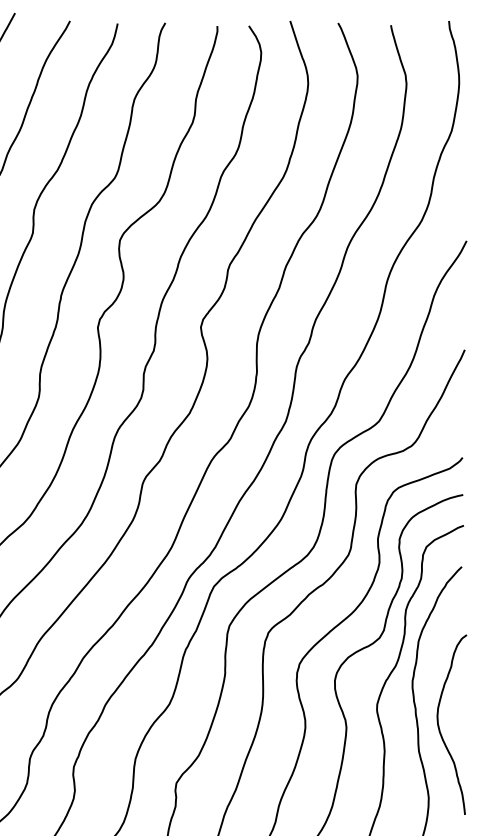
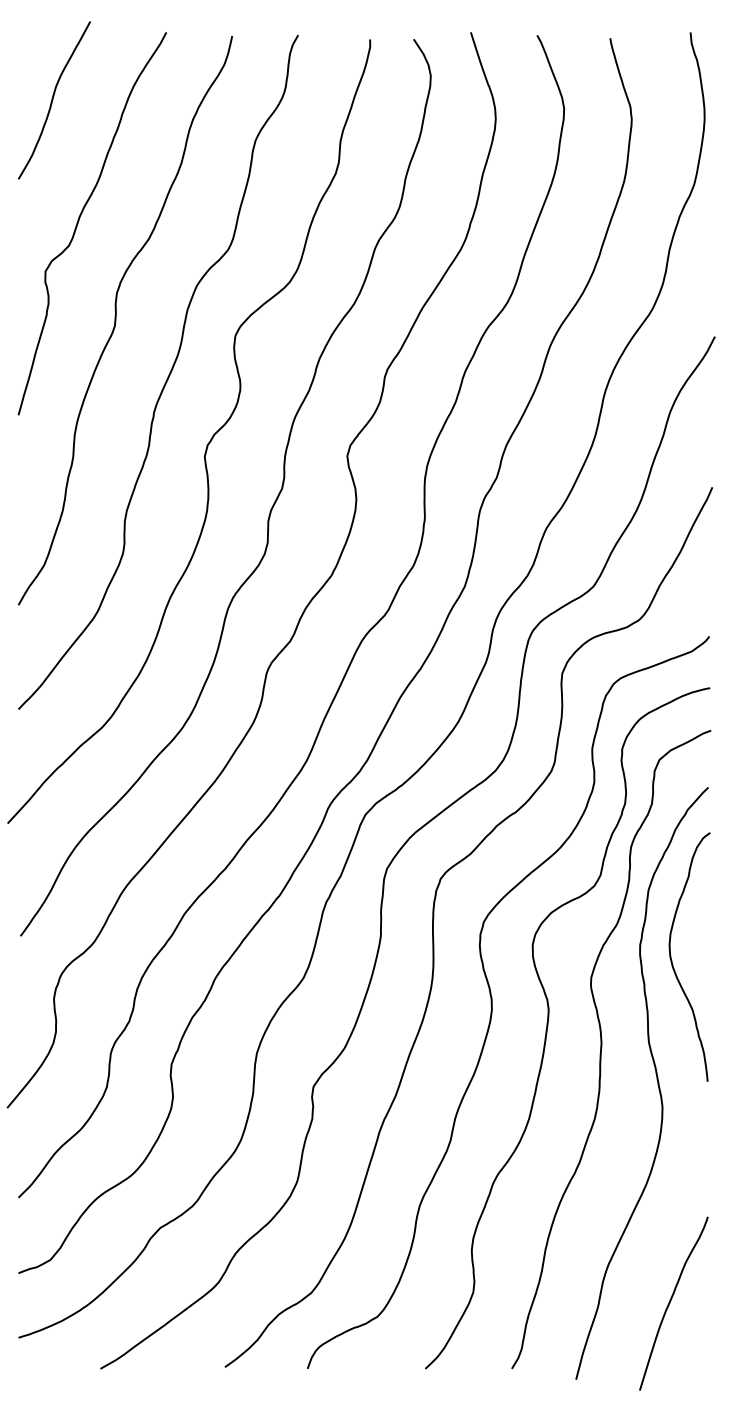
curve: (439, 727) -> (672, 960), moved

